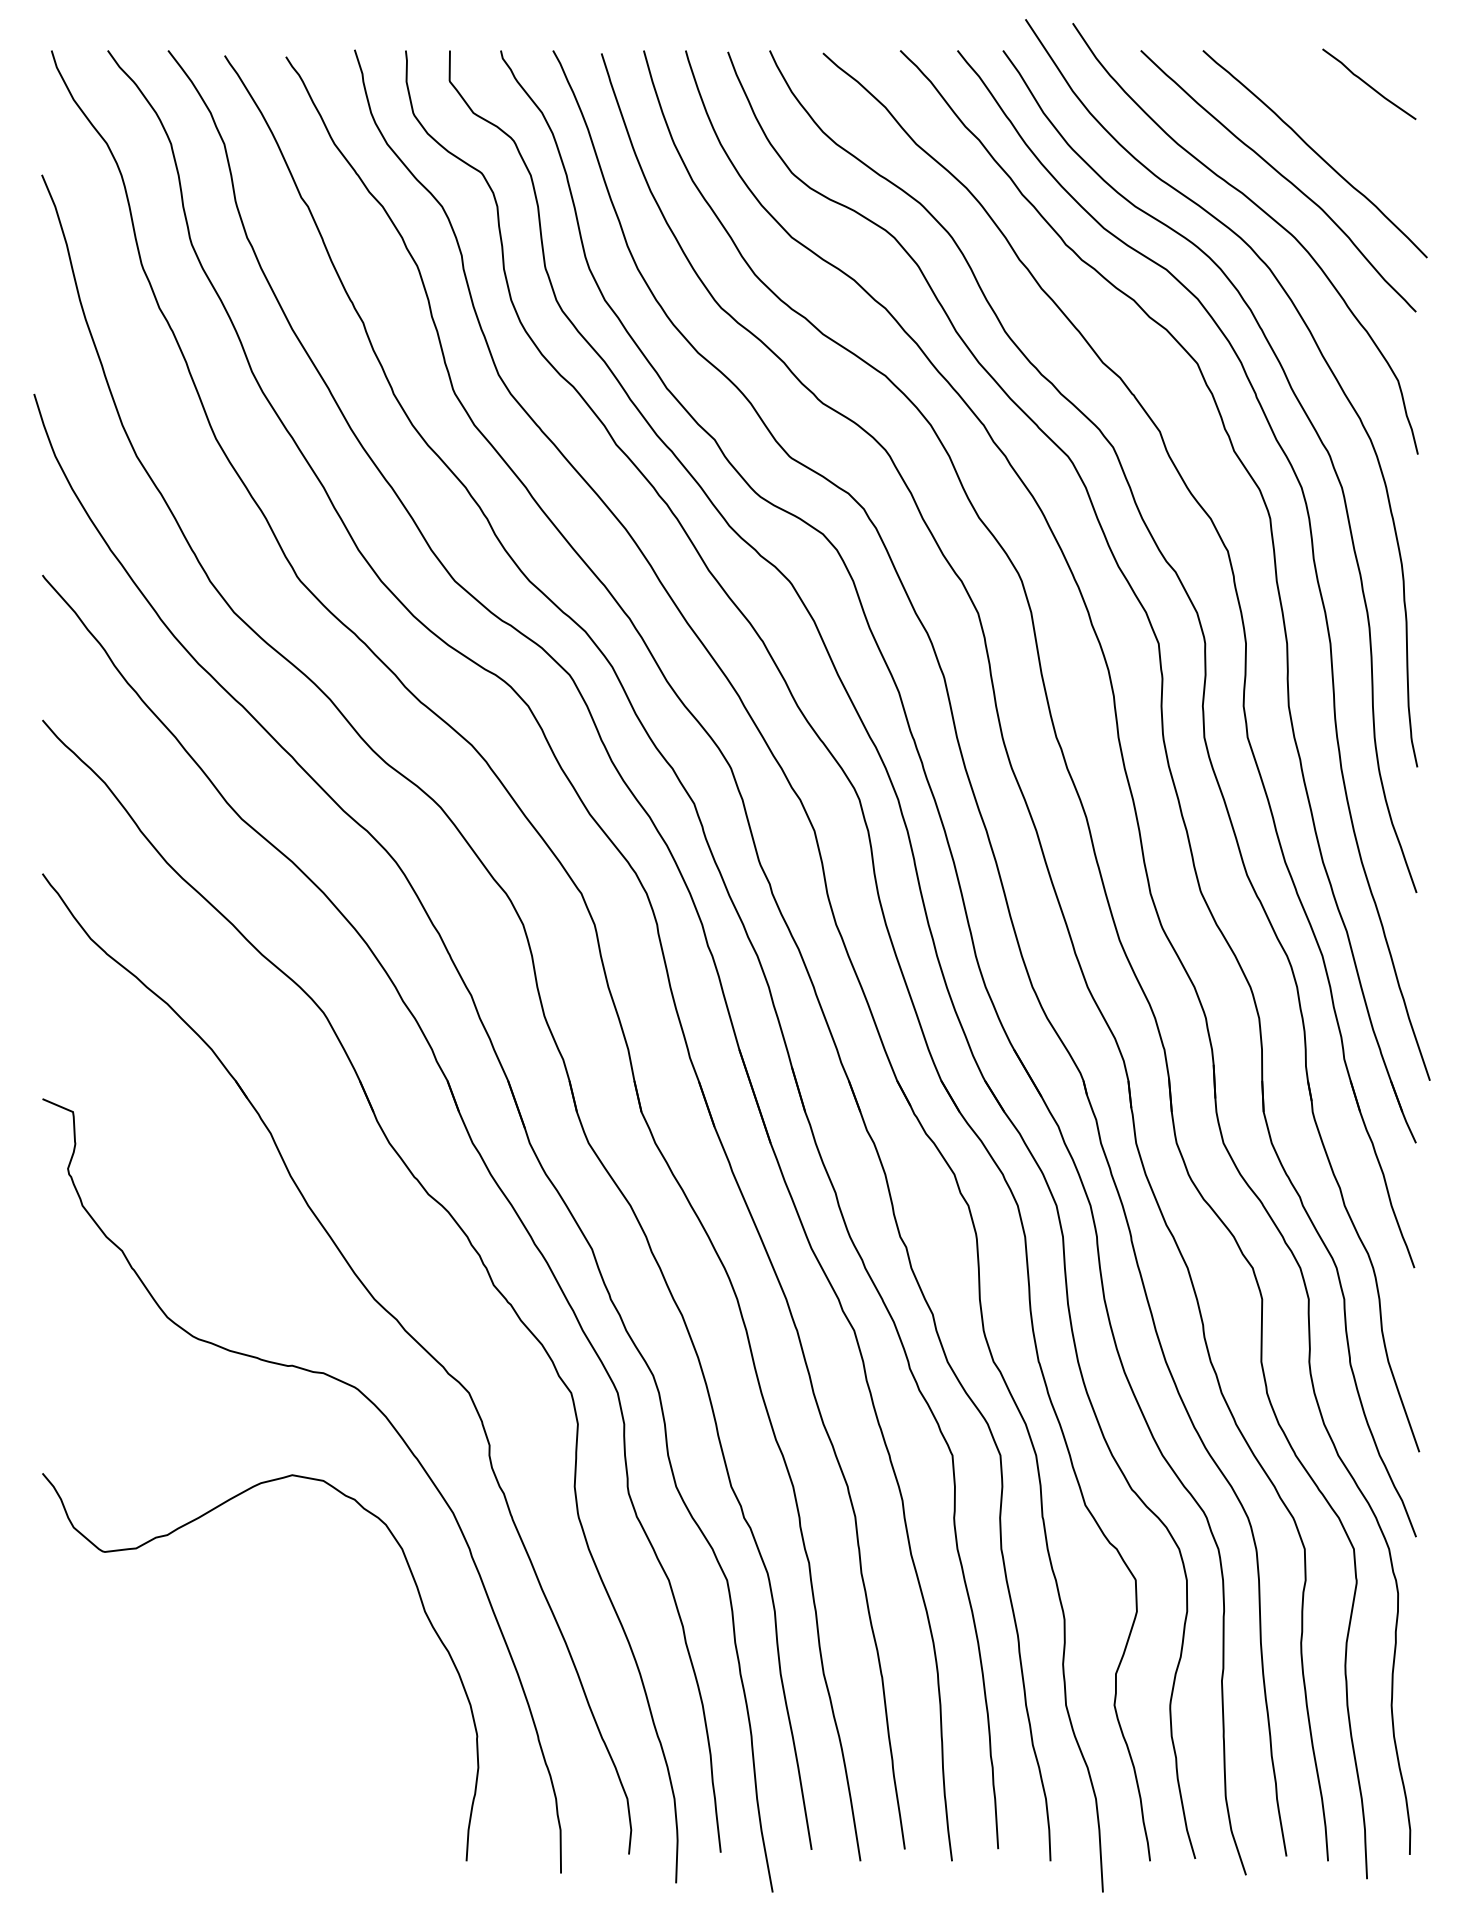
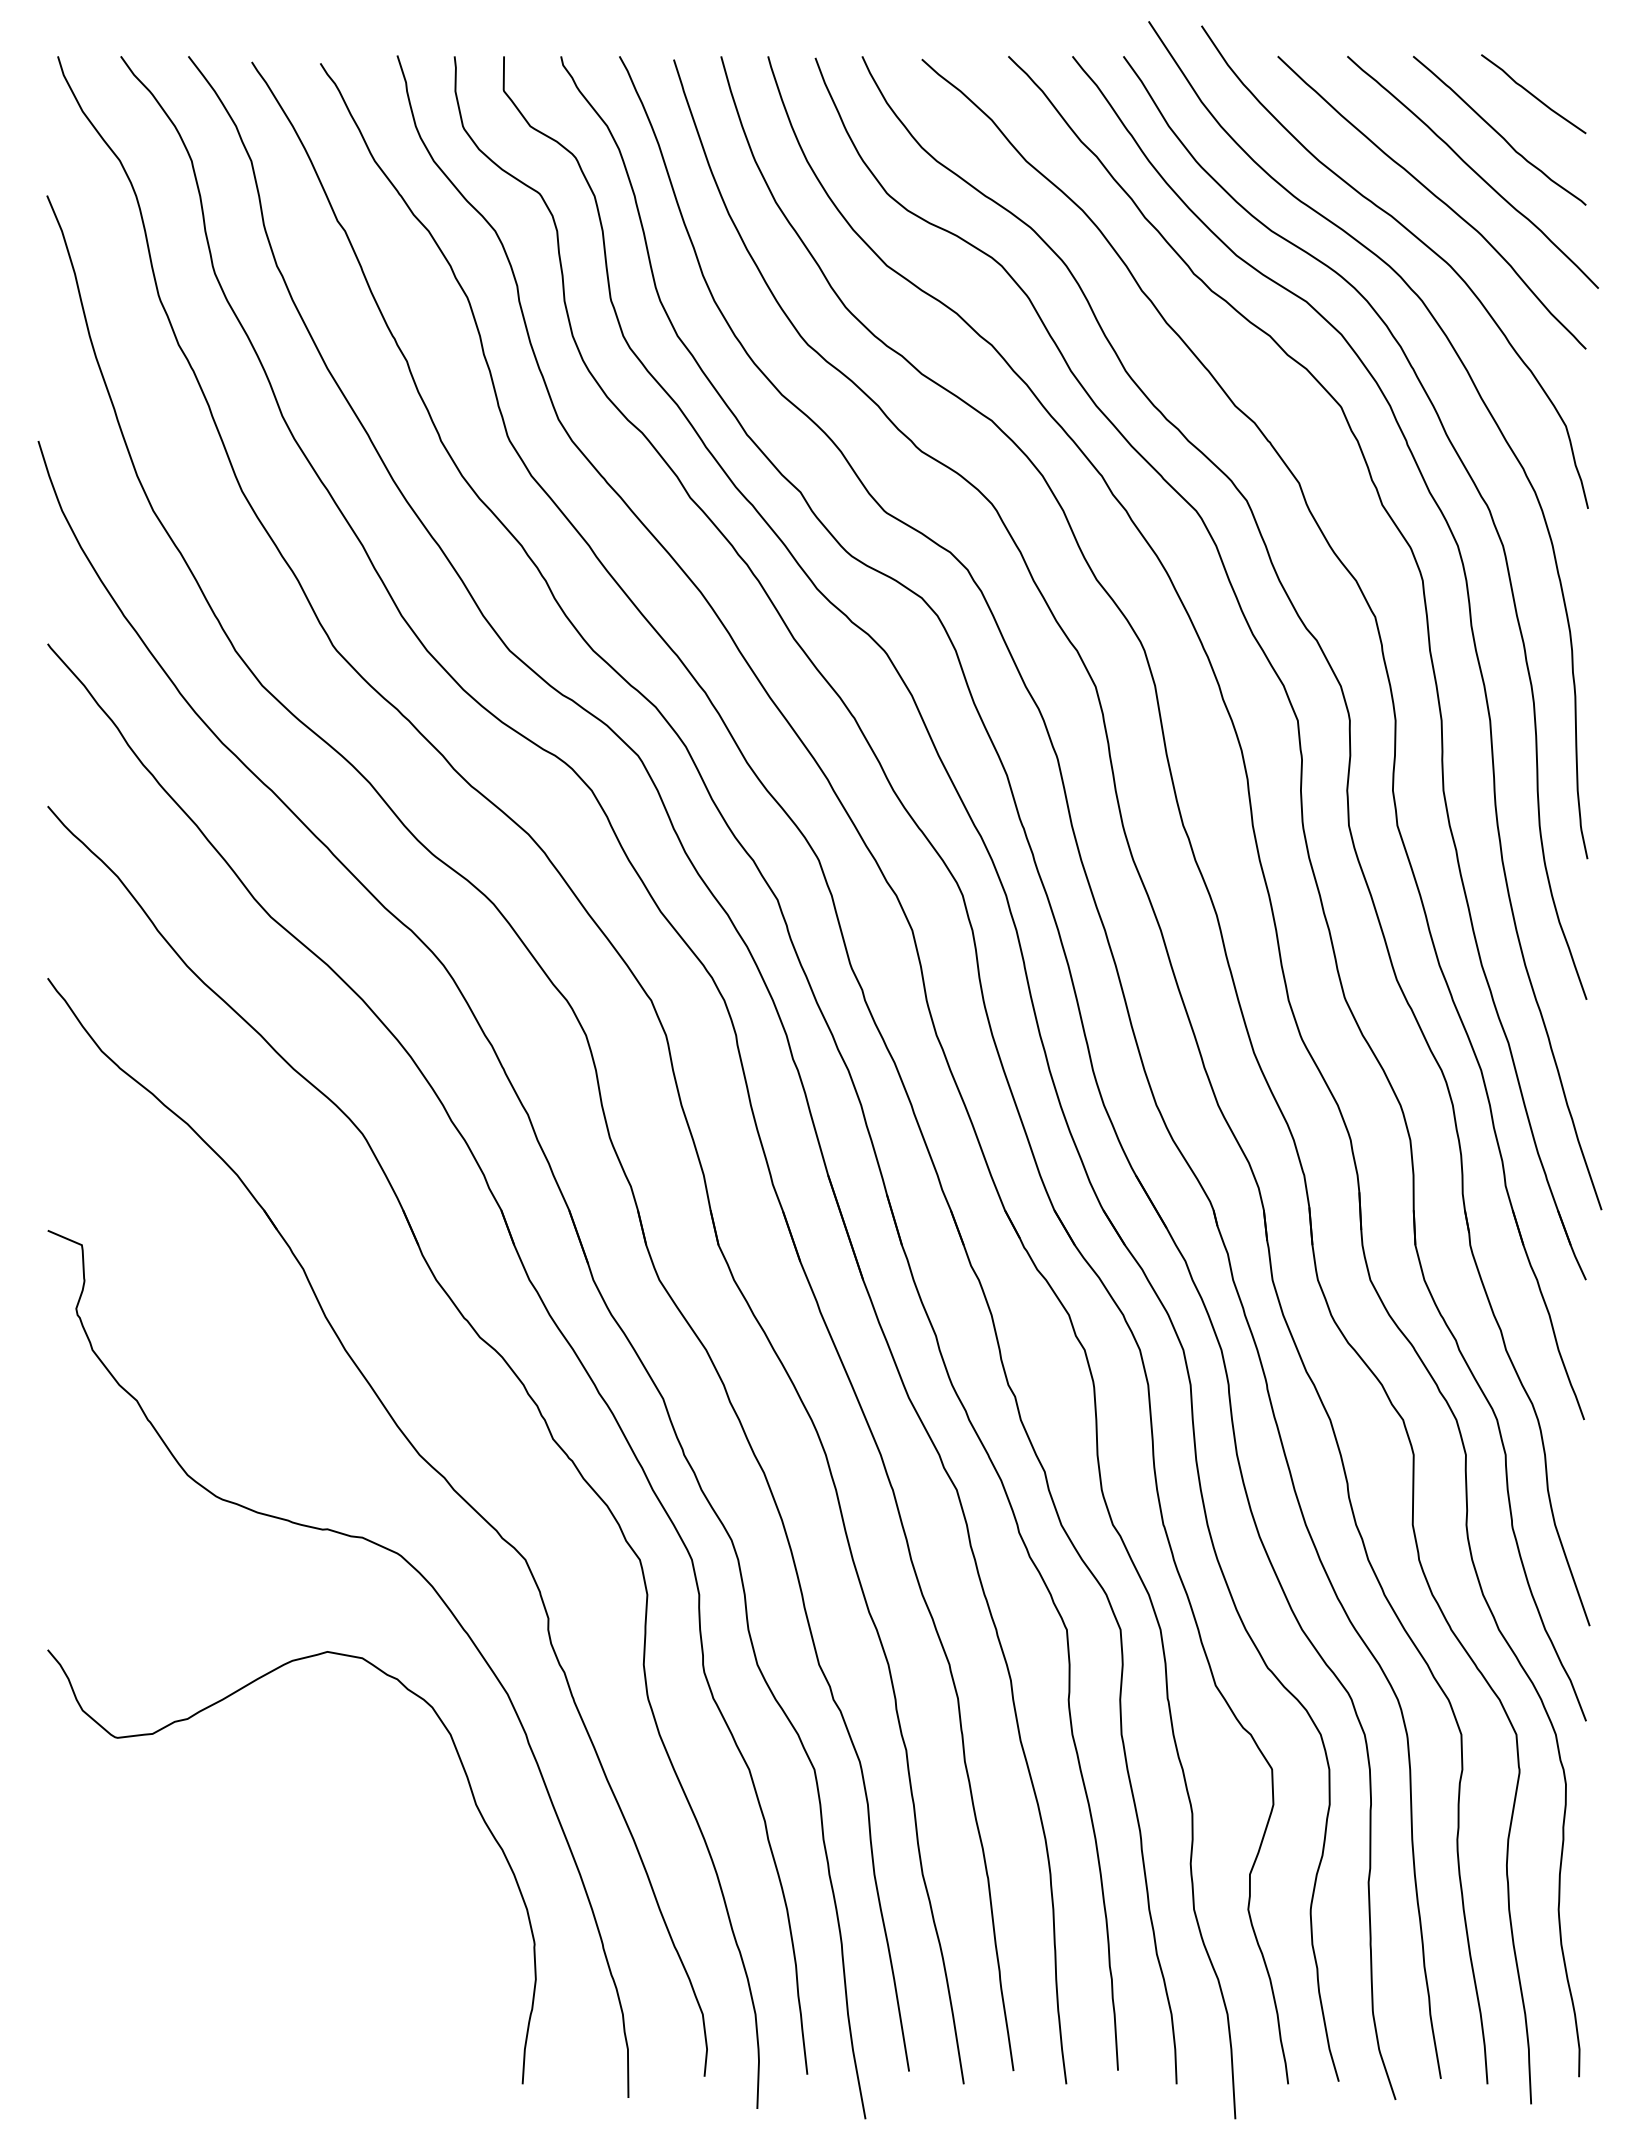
curve: (1337, 117) -> (1497, 131), added

